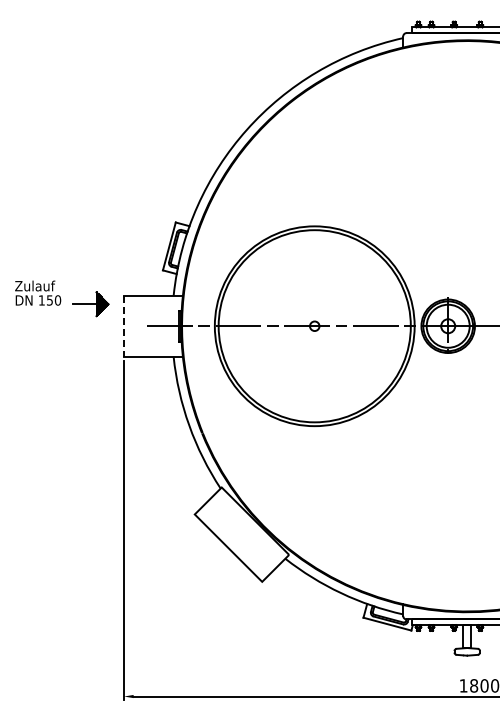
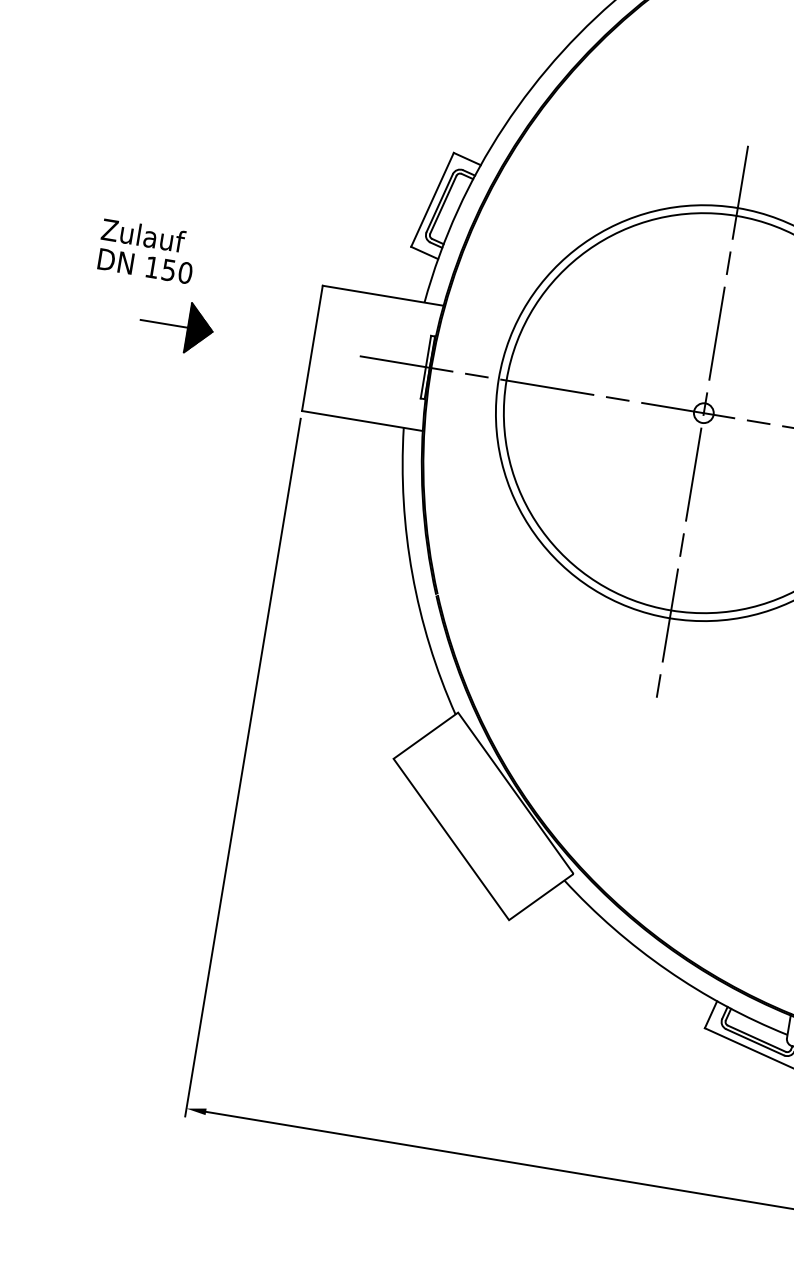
part: (90, 304) -> (175, 326), moved
line: (124, 326) -> (313, 348), dashed -> solid
line: (314, 330) -> (701, 421), added

